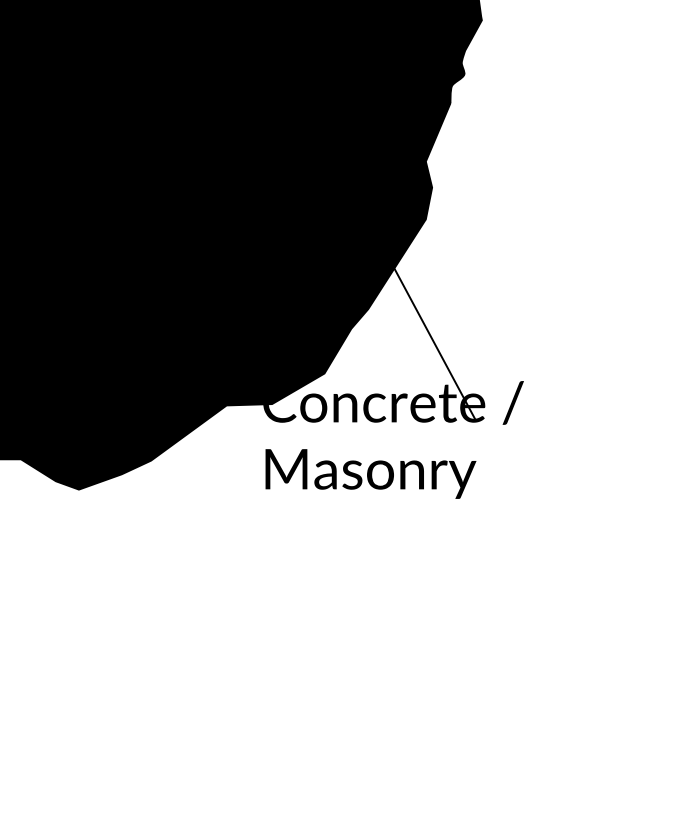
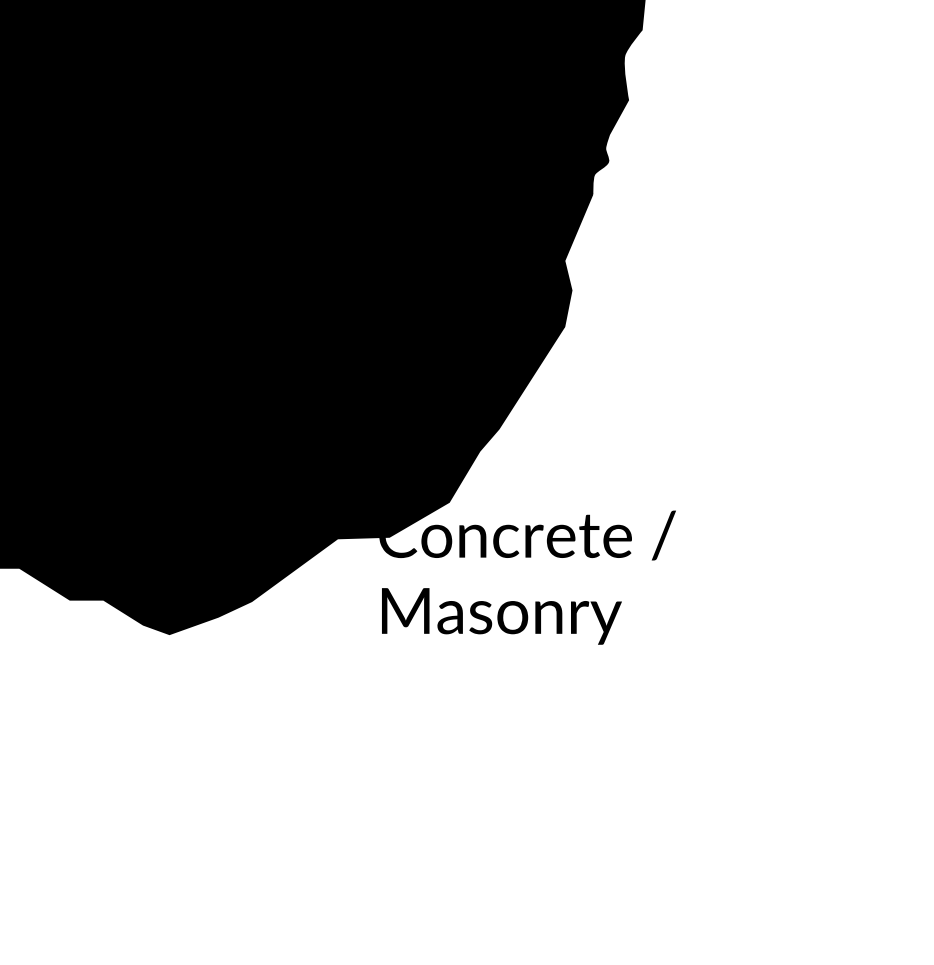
line: (435, 344) -> (575, 469), removed

